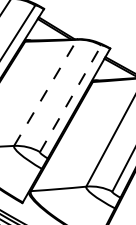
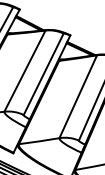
line: (46, 91) -> (25, 70), dashed -> solid
line: (70, 97) -> (43, 73), dashed -> solid

